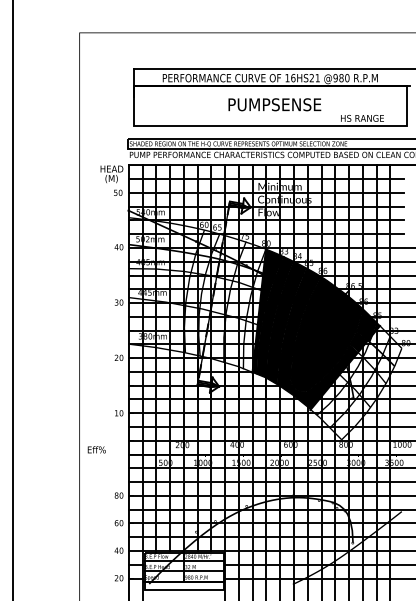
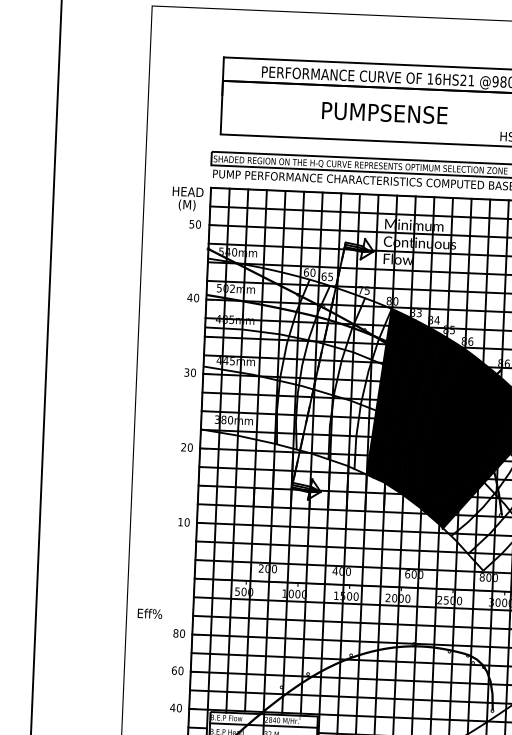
text: (274, 104) -> (384, 112), moved
text: (96, 449) -> (149, 613), moved

